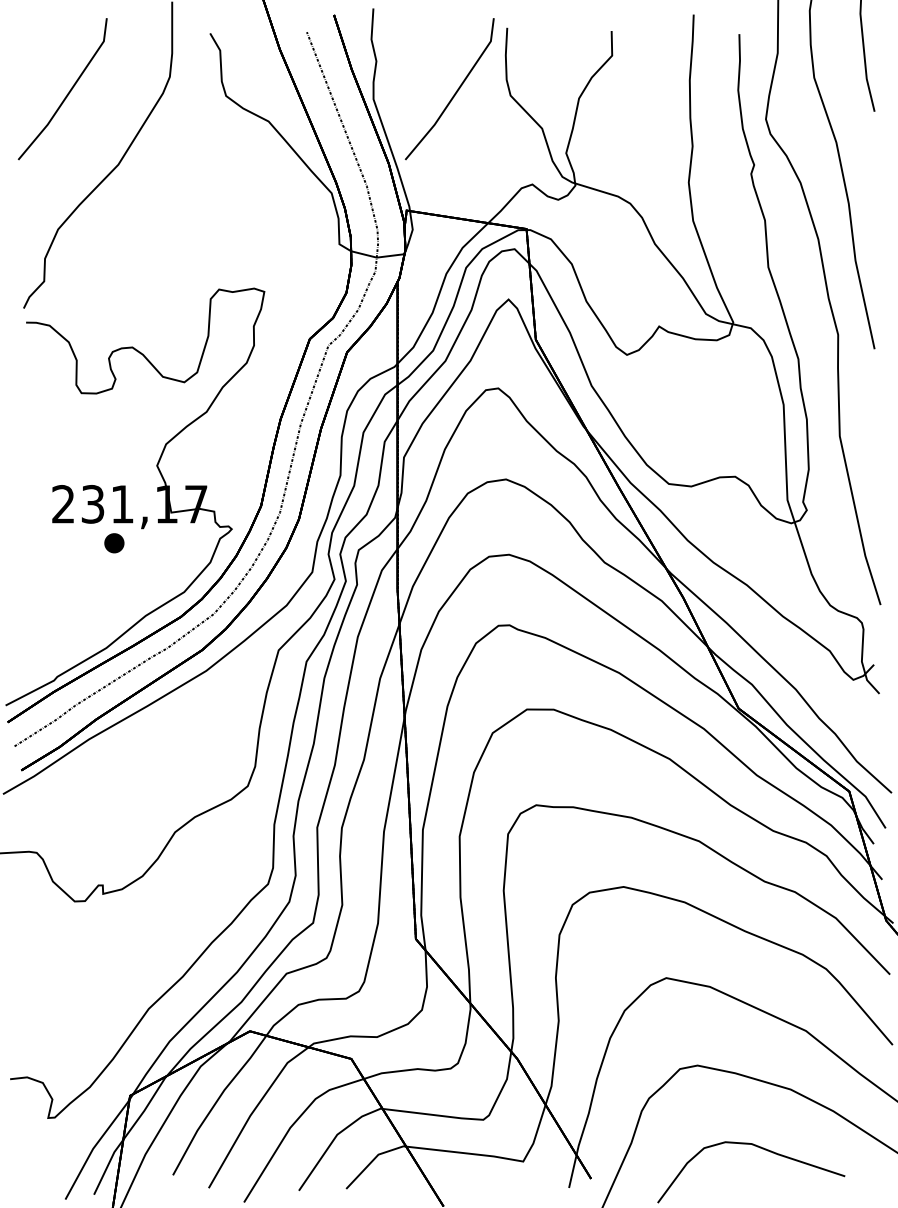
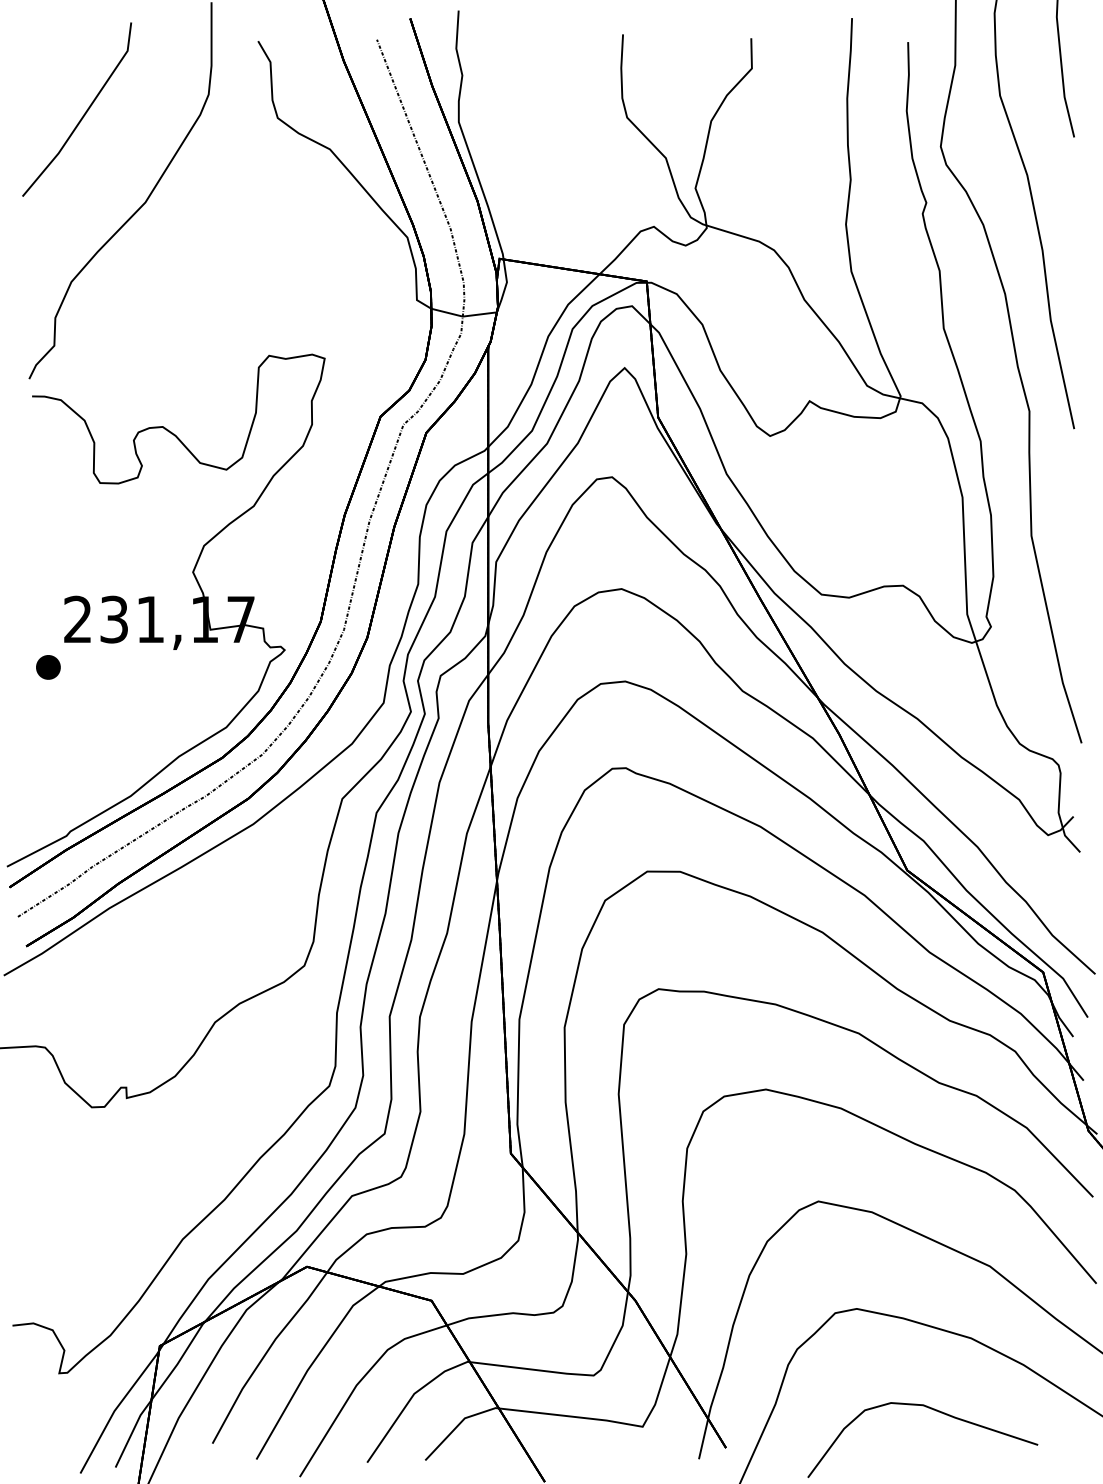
line: (454, 93) -> (558, 115), removed
part: (114, 543) -> (48, 667), moved

